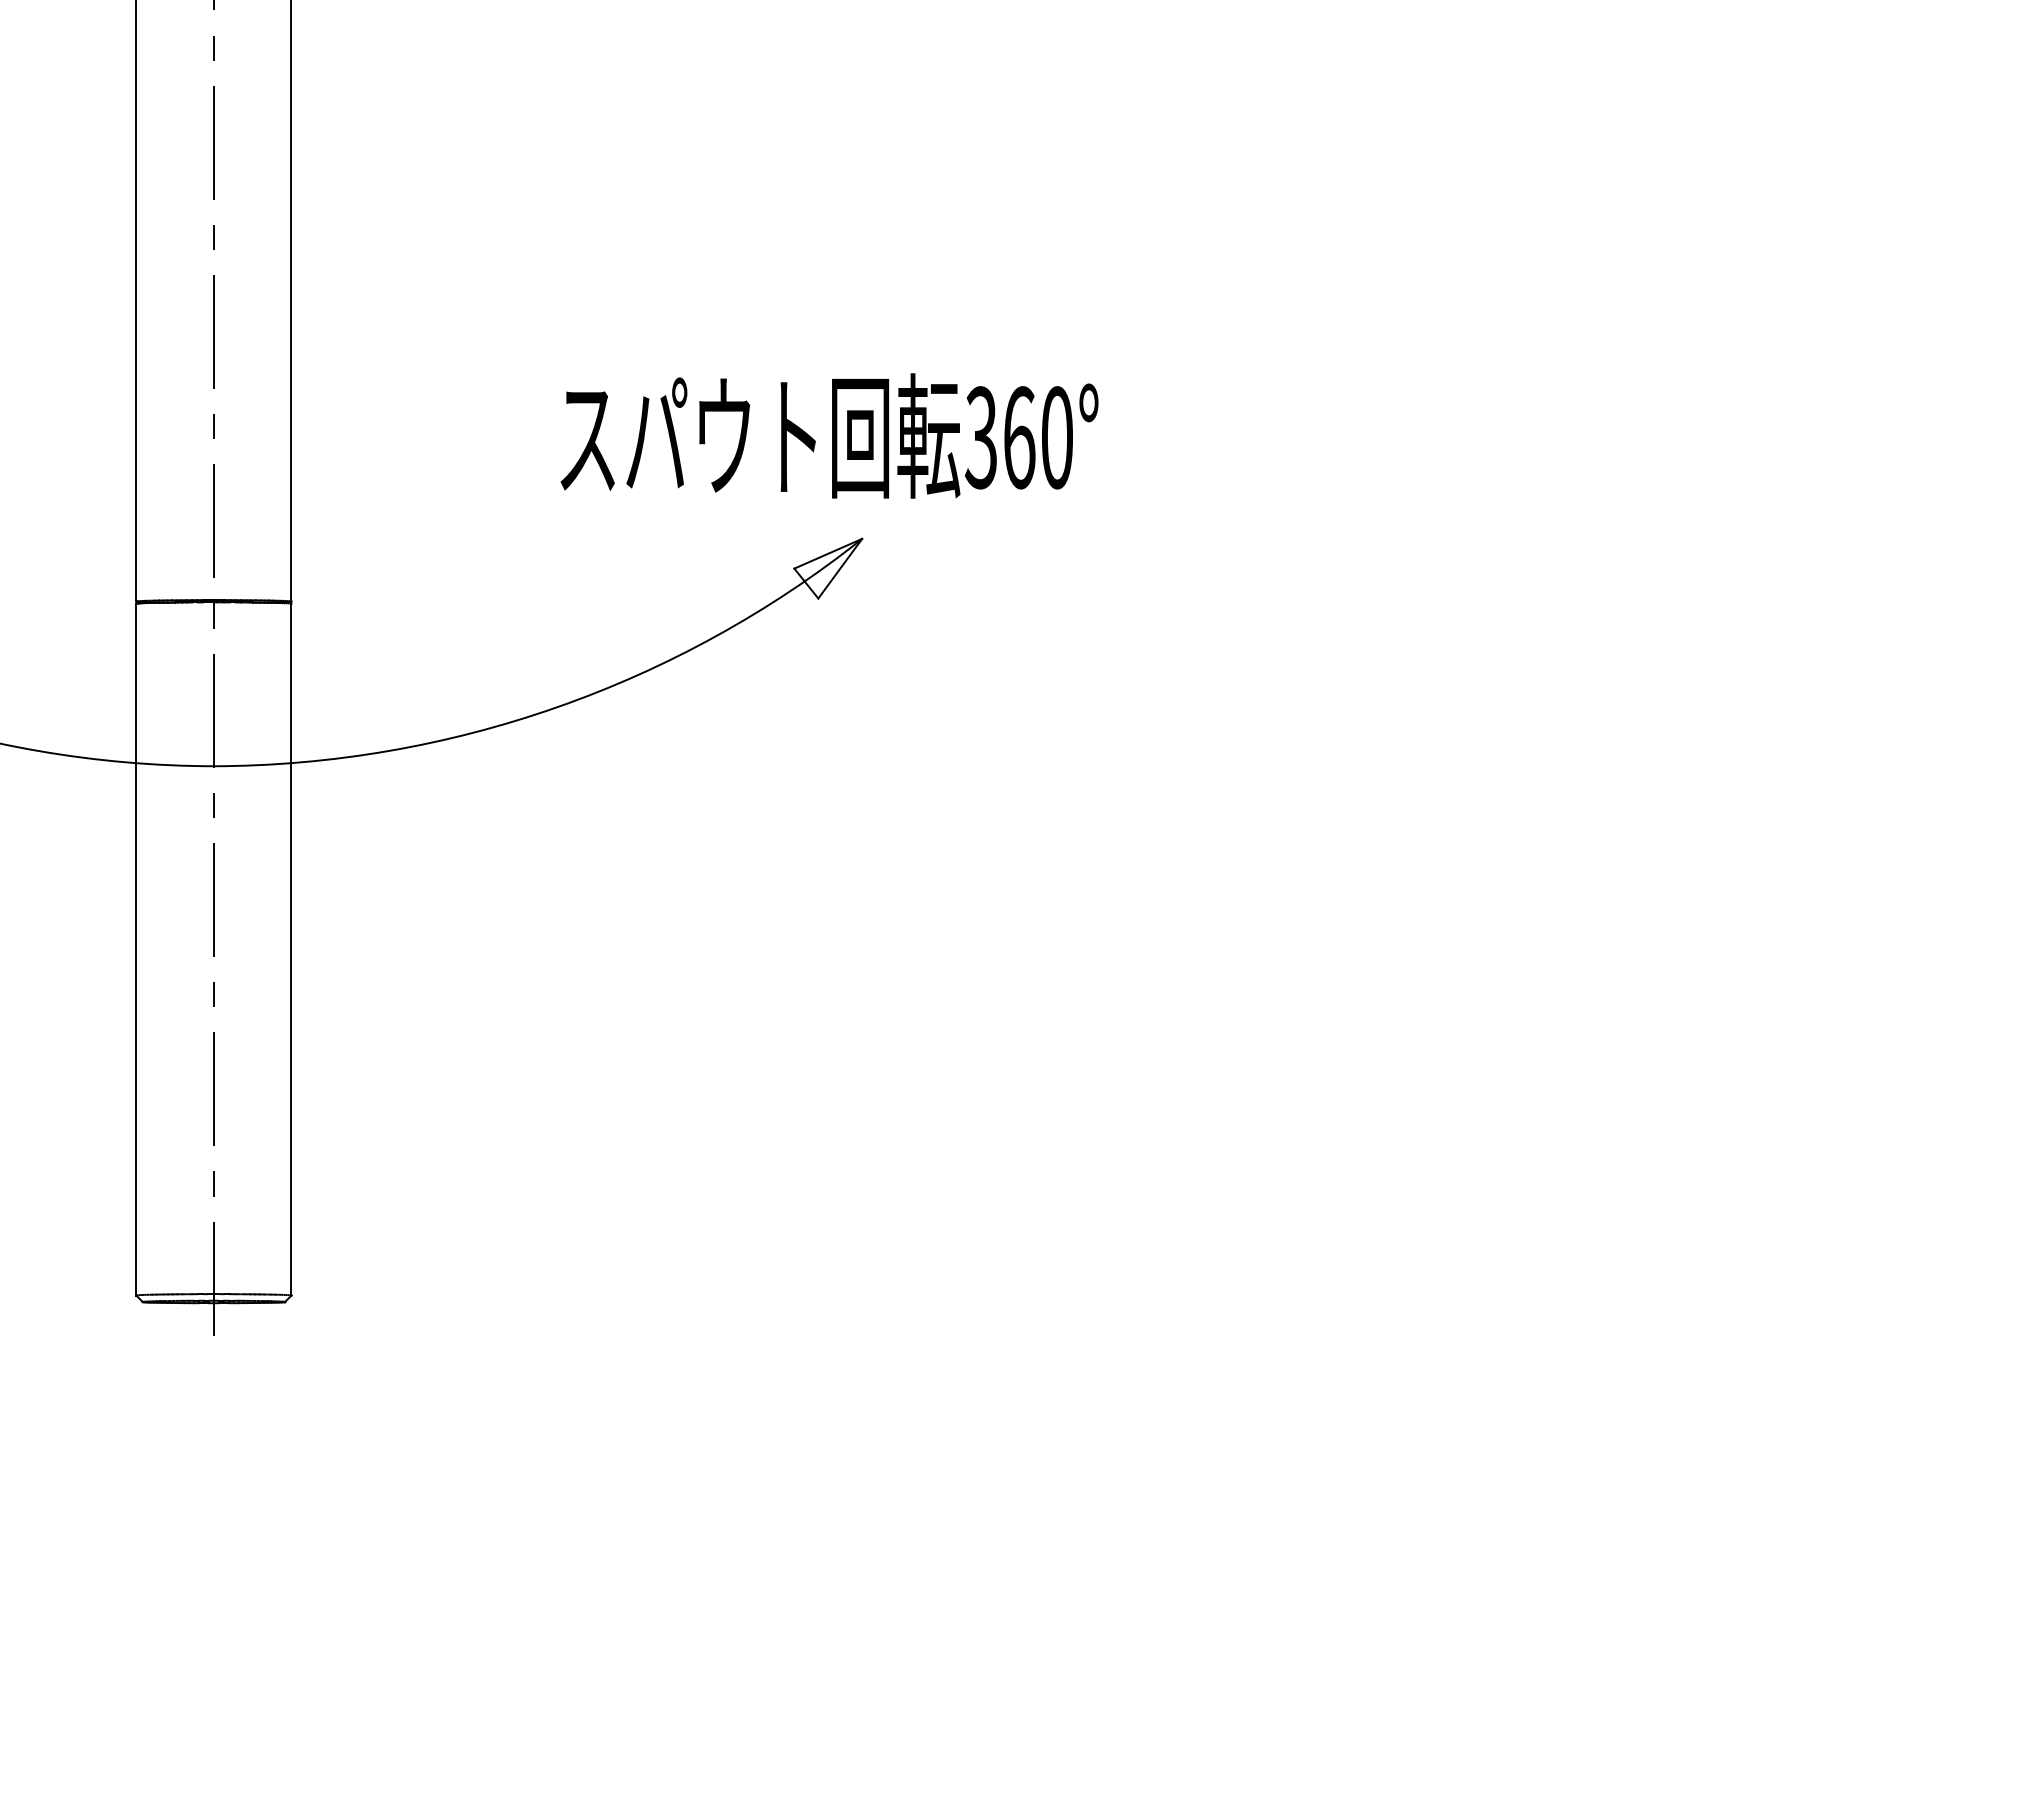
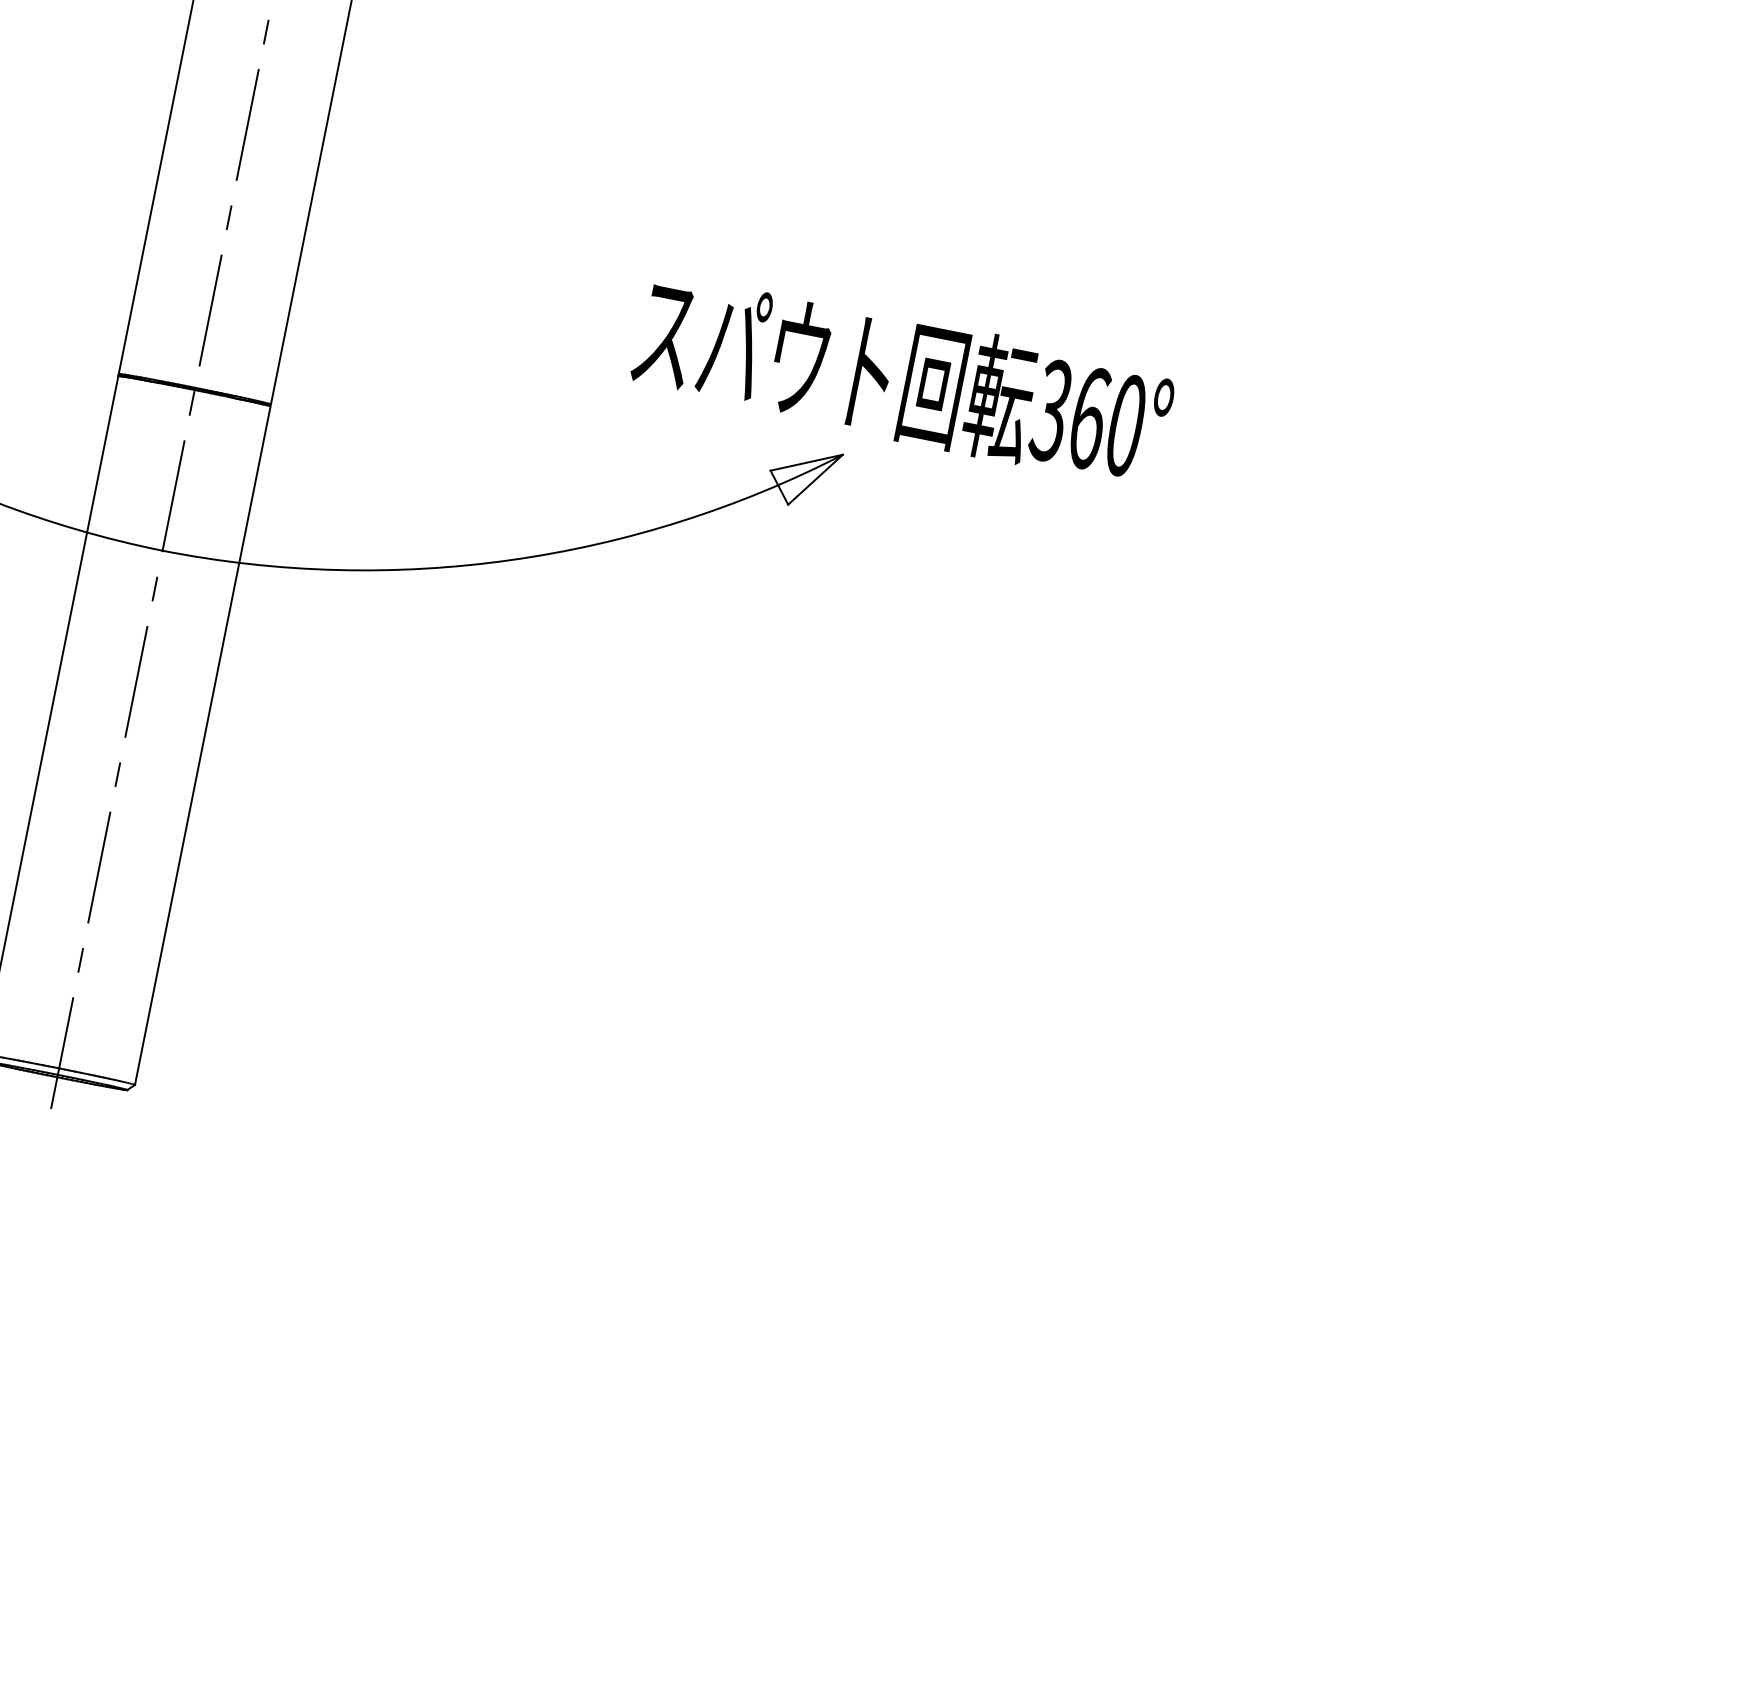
text: (829, 435) -> (903, 378), moved

